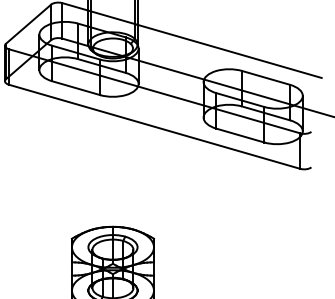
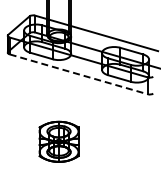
line: (154, 127) -> (78, 74), solid -> dashed

